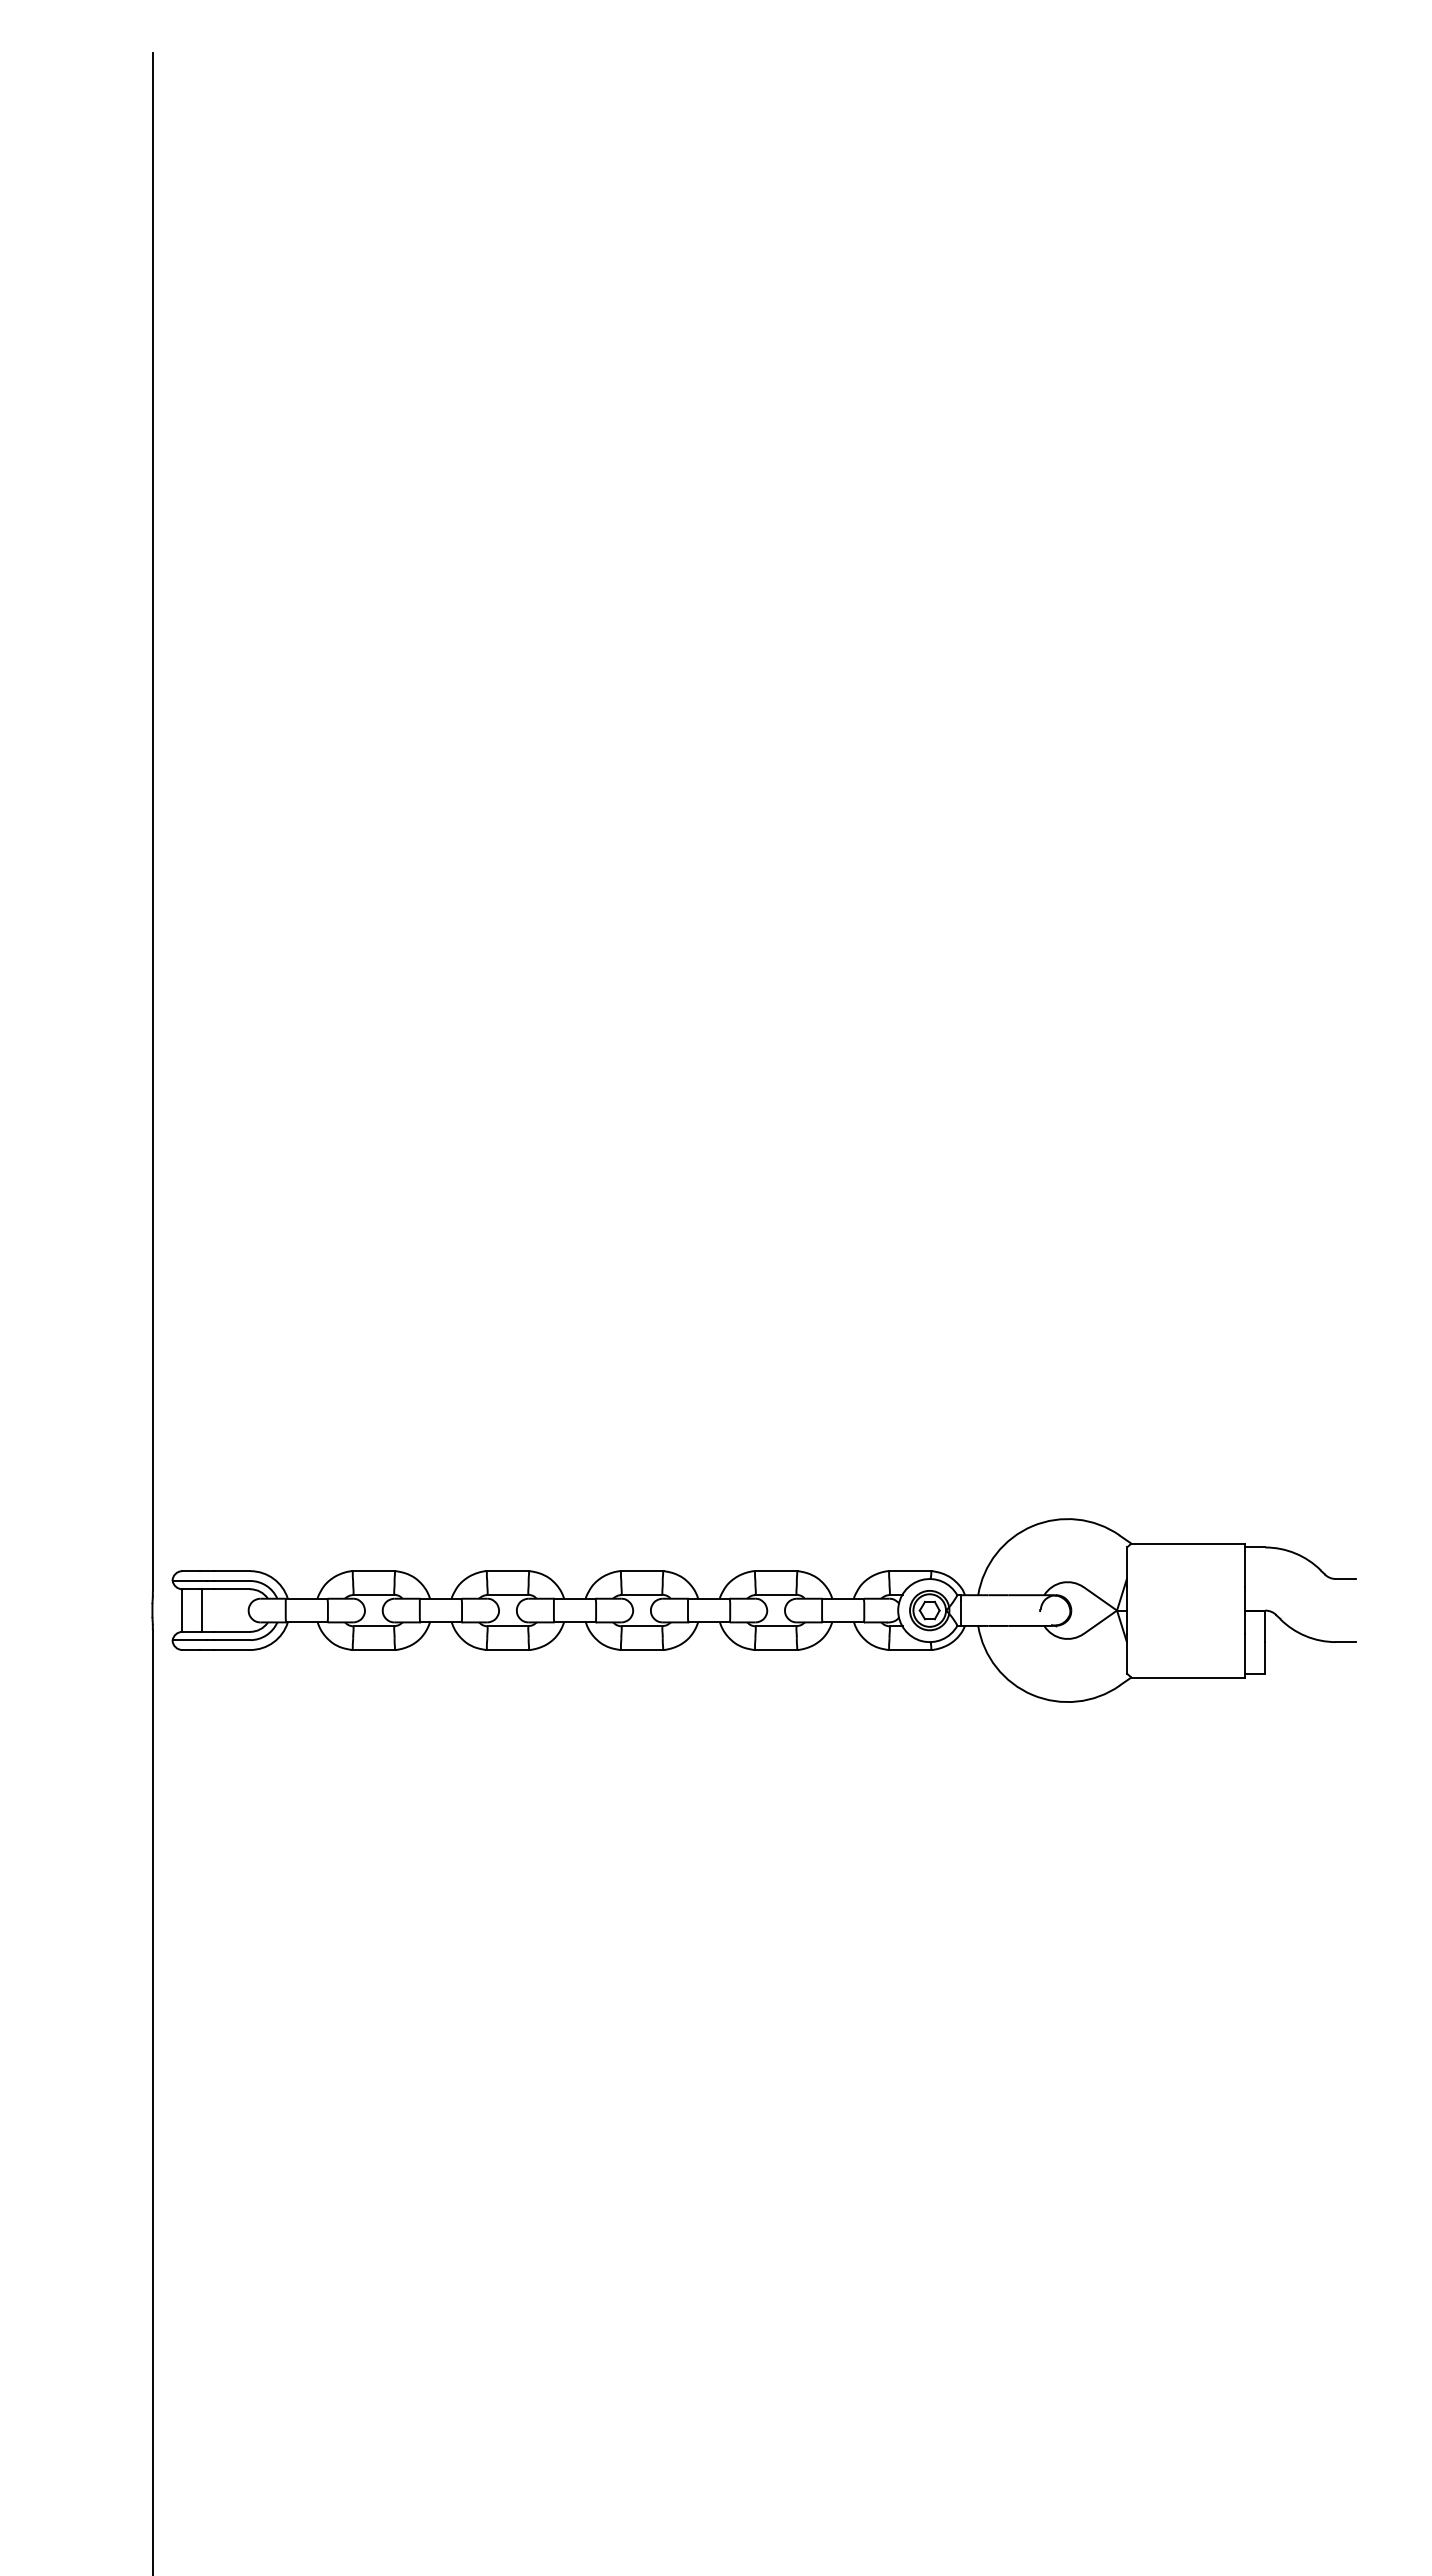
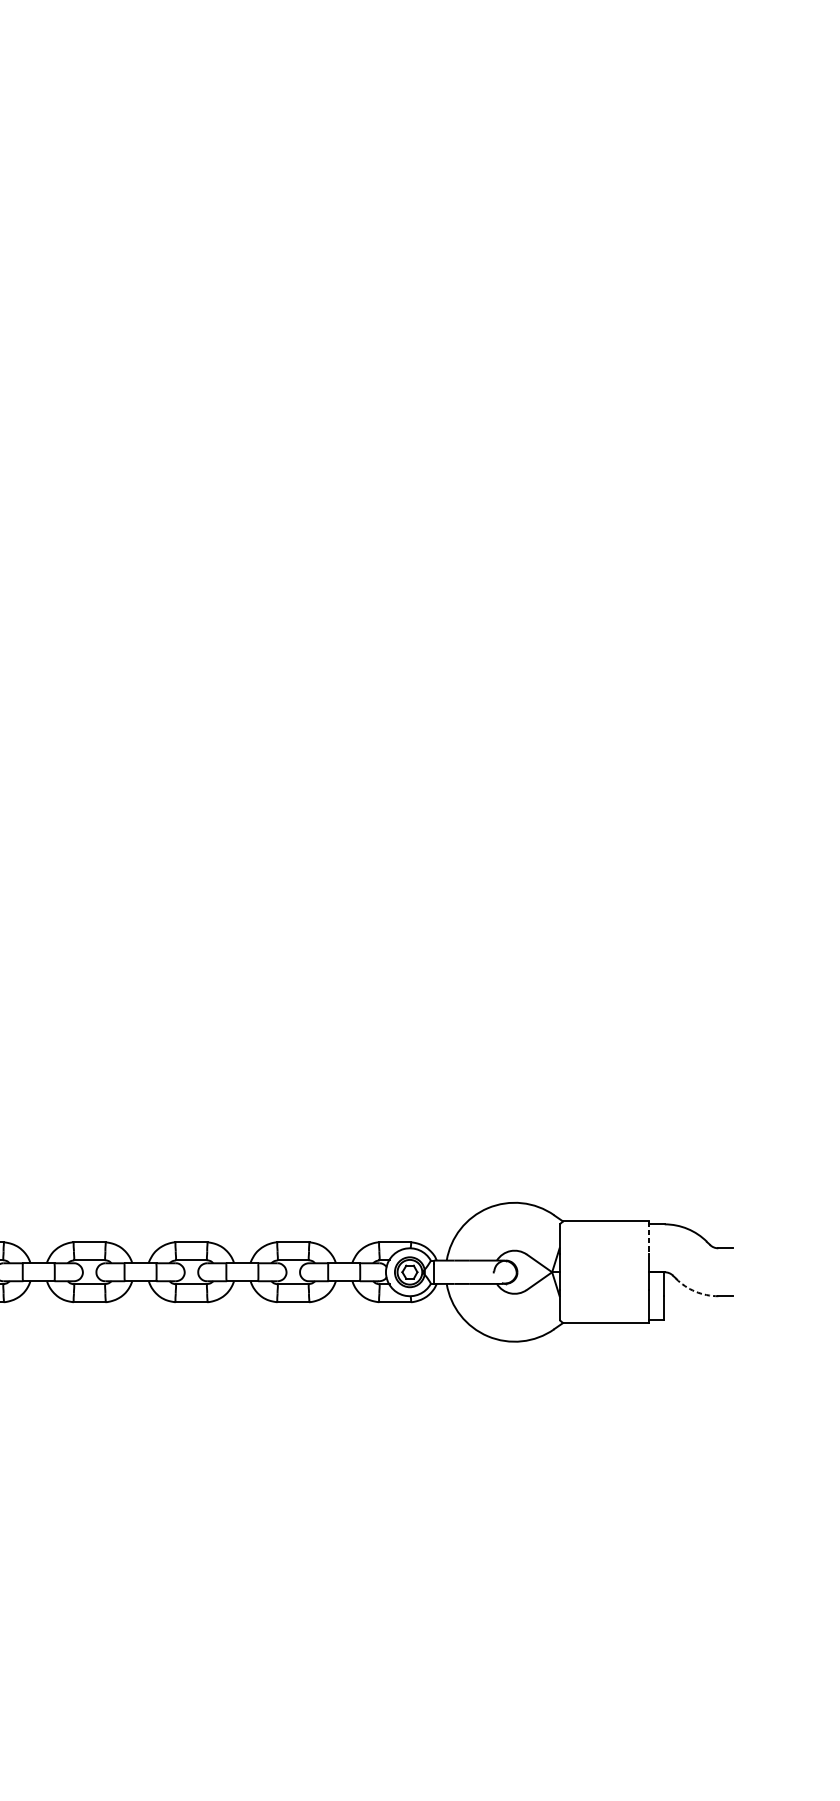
line: (1245, 1565) -> (649, 1238), solid -> dashed
arc: (1305, 1636) -> (695, 1291), solid -> dashed

